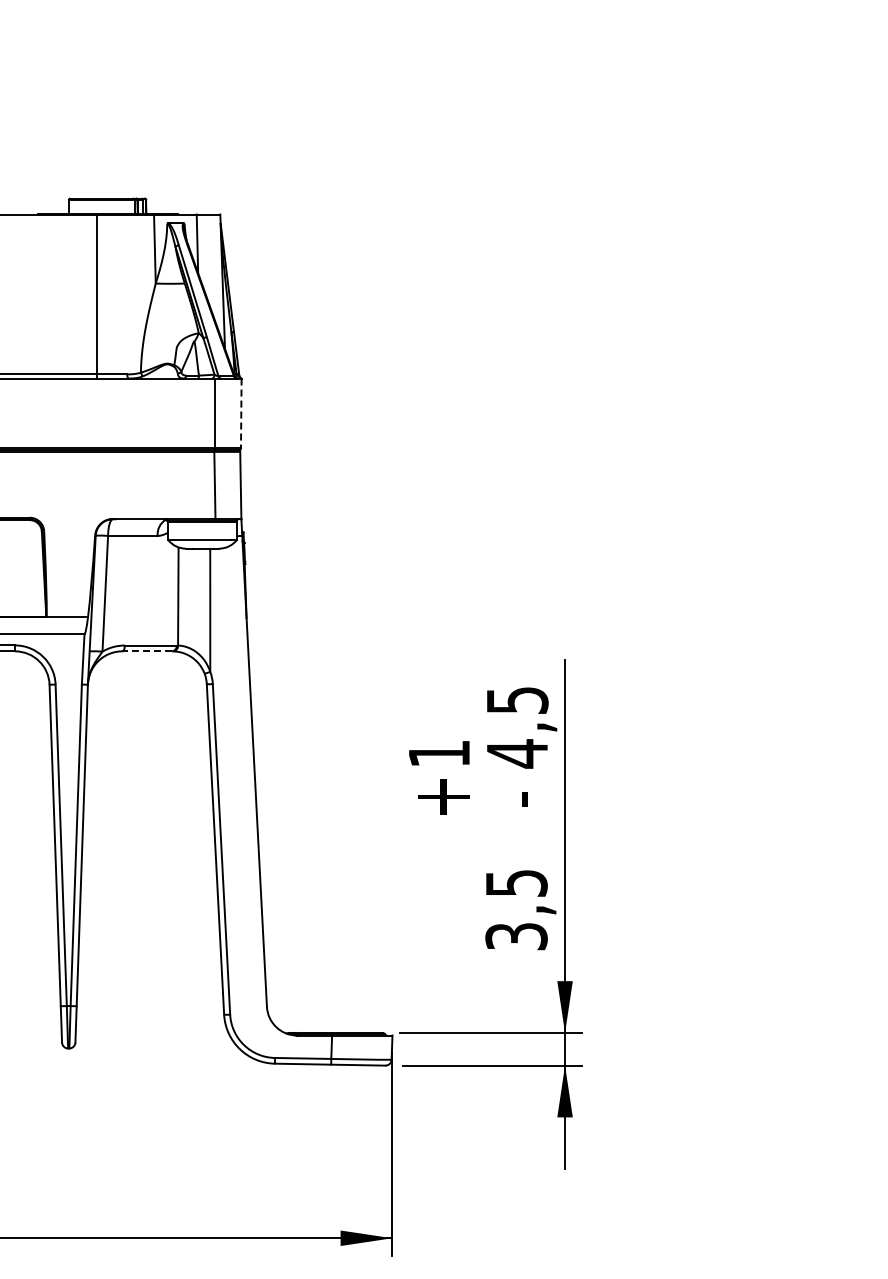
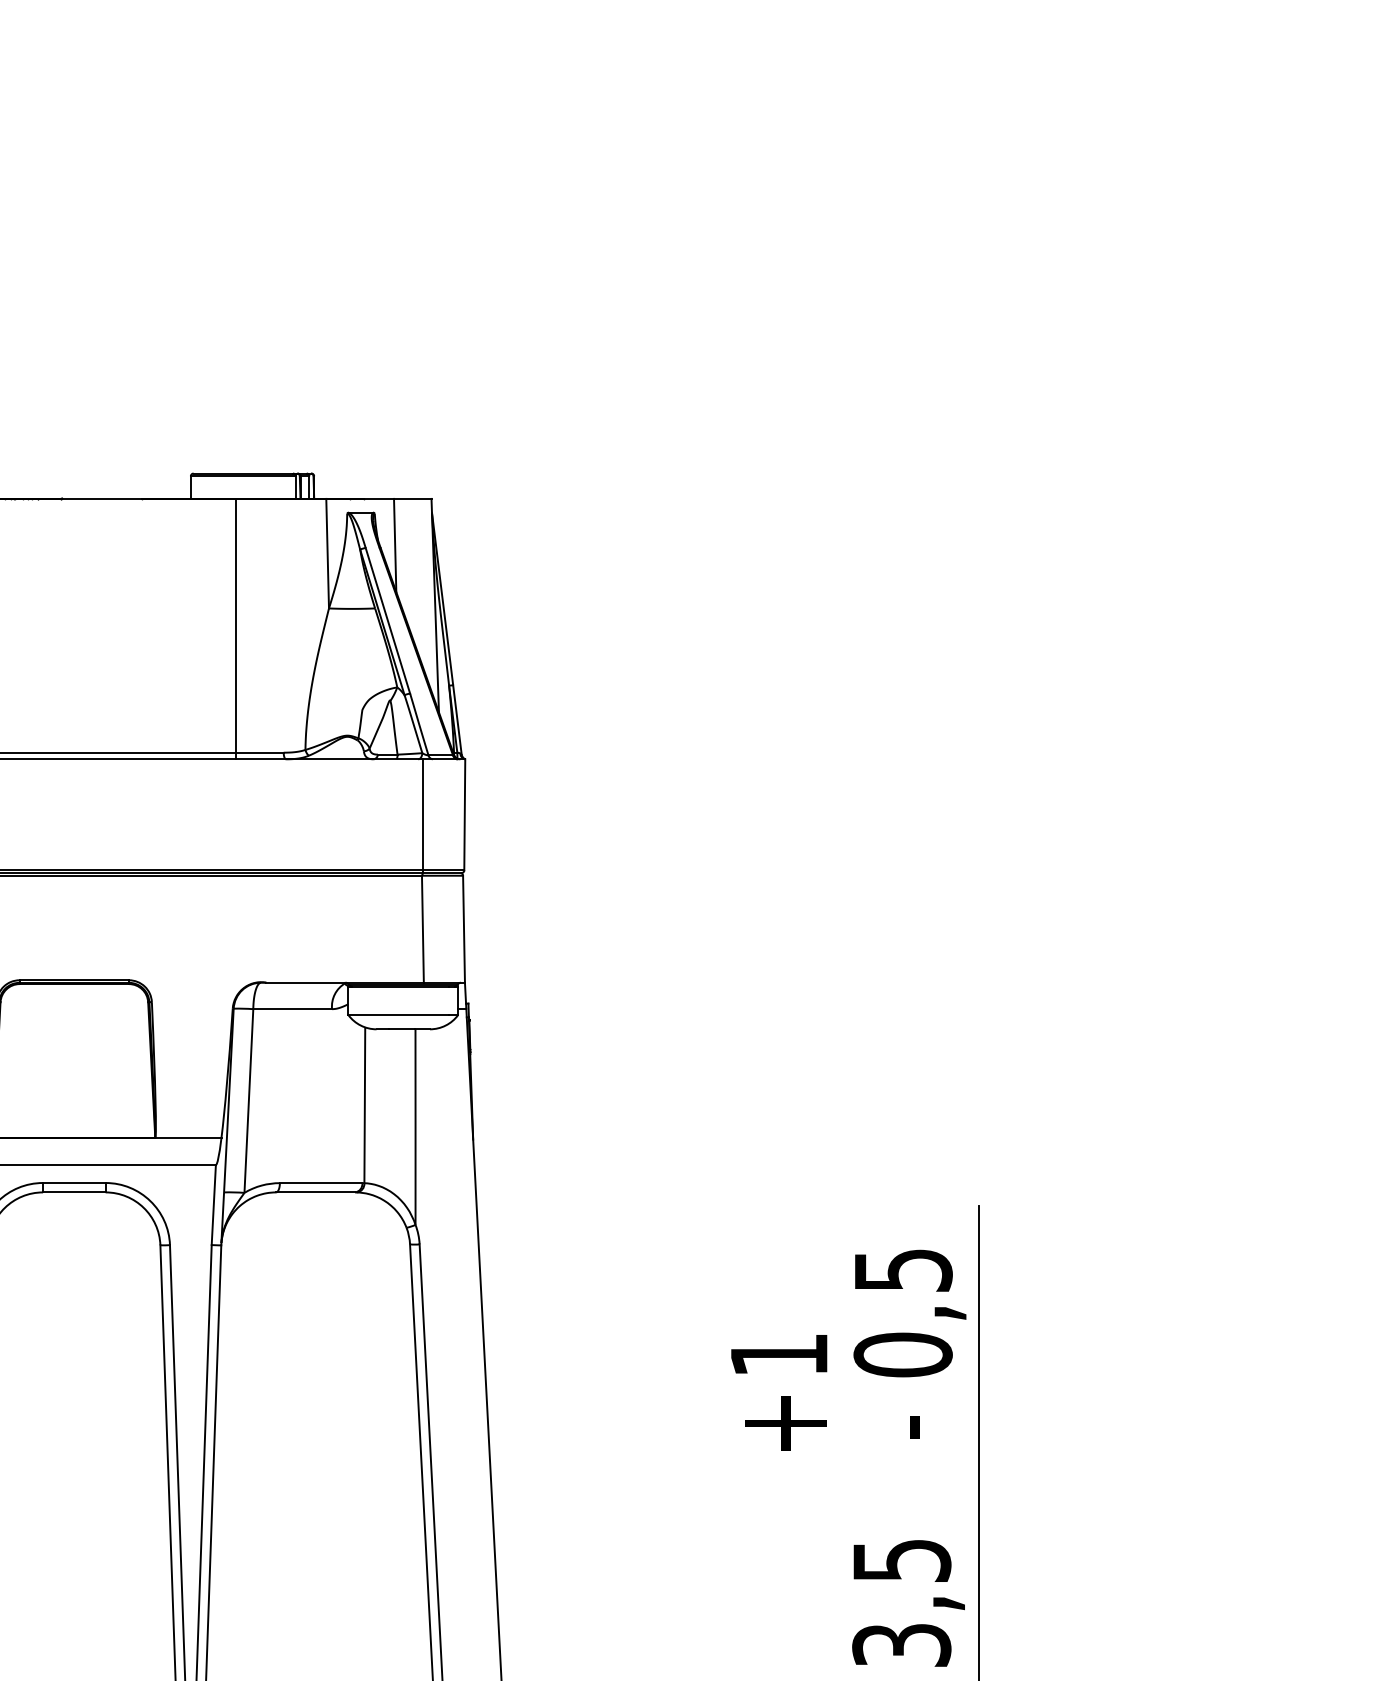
line: (241, 413) -> (465, 814), dashed -> solid
line: (147, 651) -> (315, 1192), dashed -> solid
text: (517, 753) -> (903, 1354), 4,5 -> 0,5

